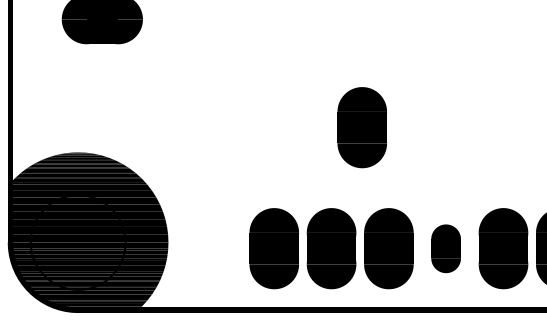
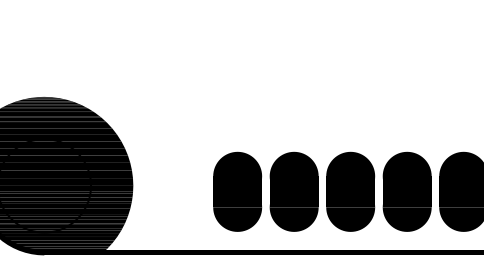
part: (361, 127) -> (323, 72), removed
part: (445, 248) -> (406, 191), size x1.67

